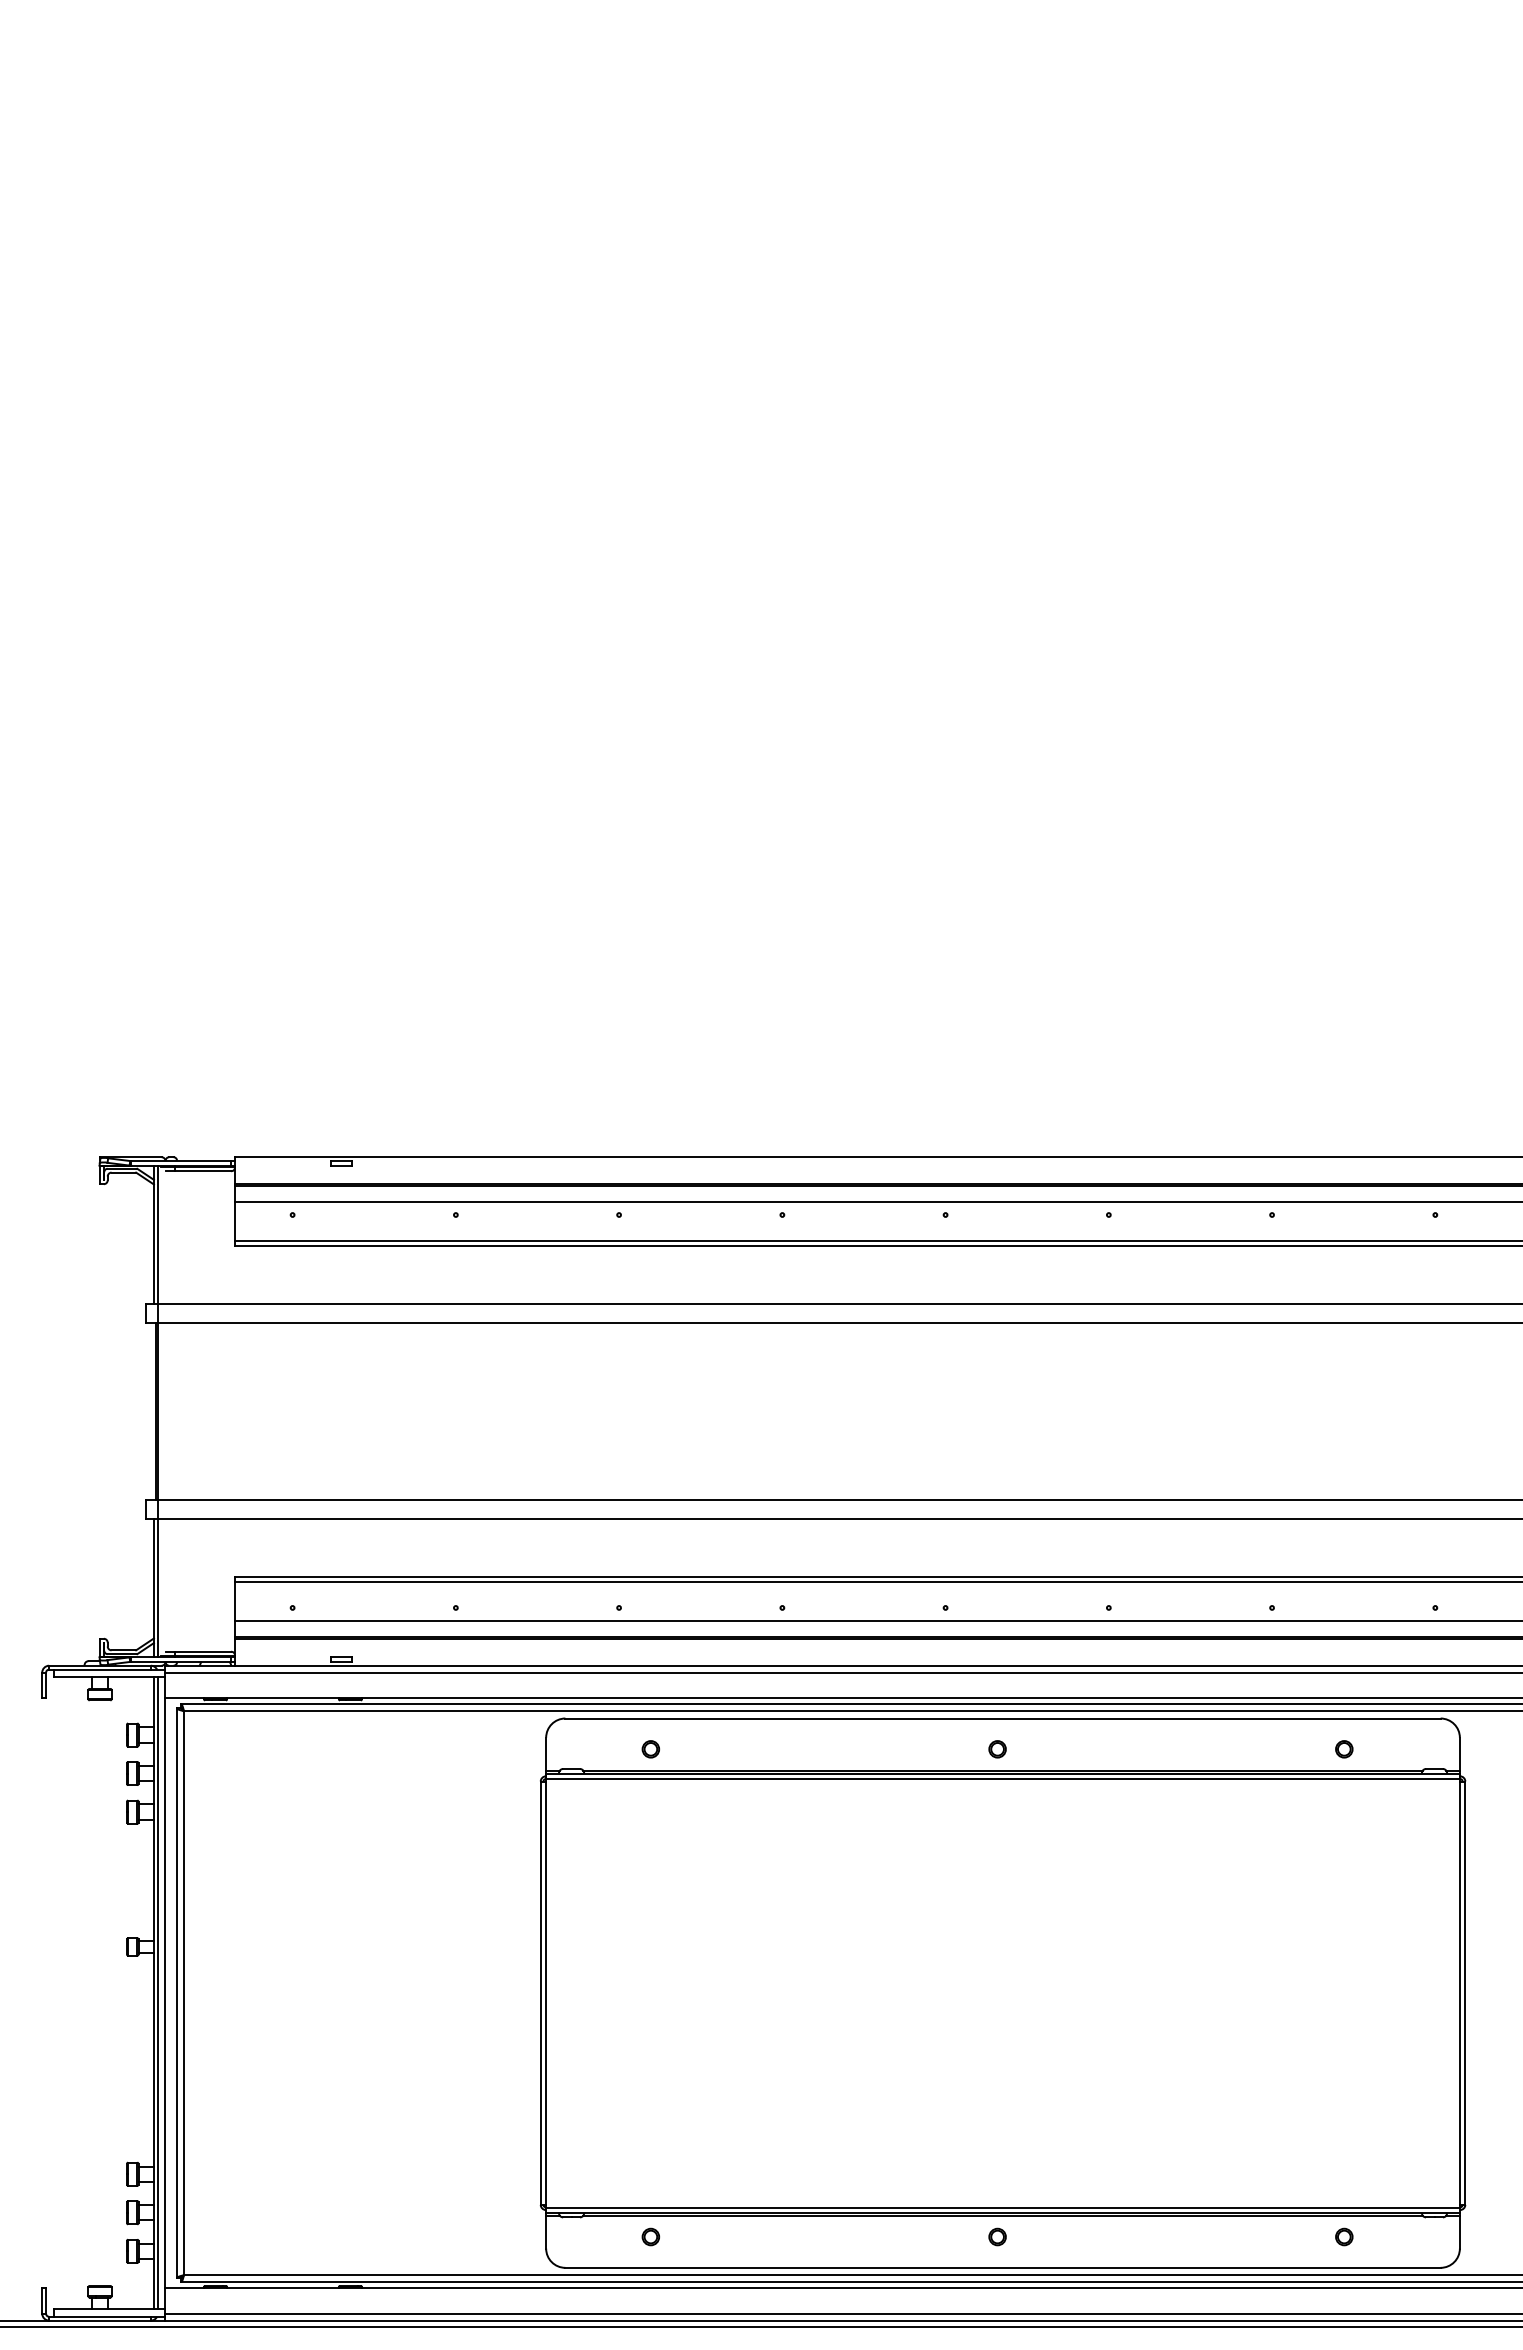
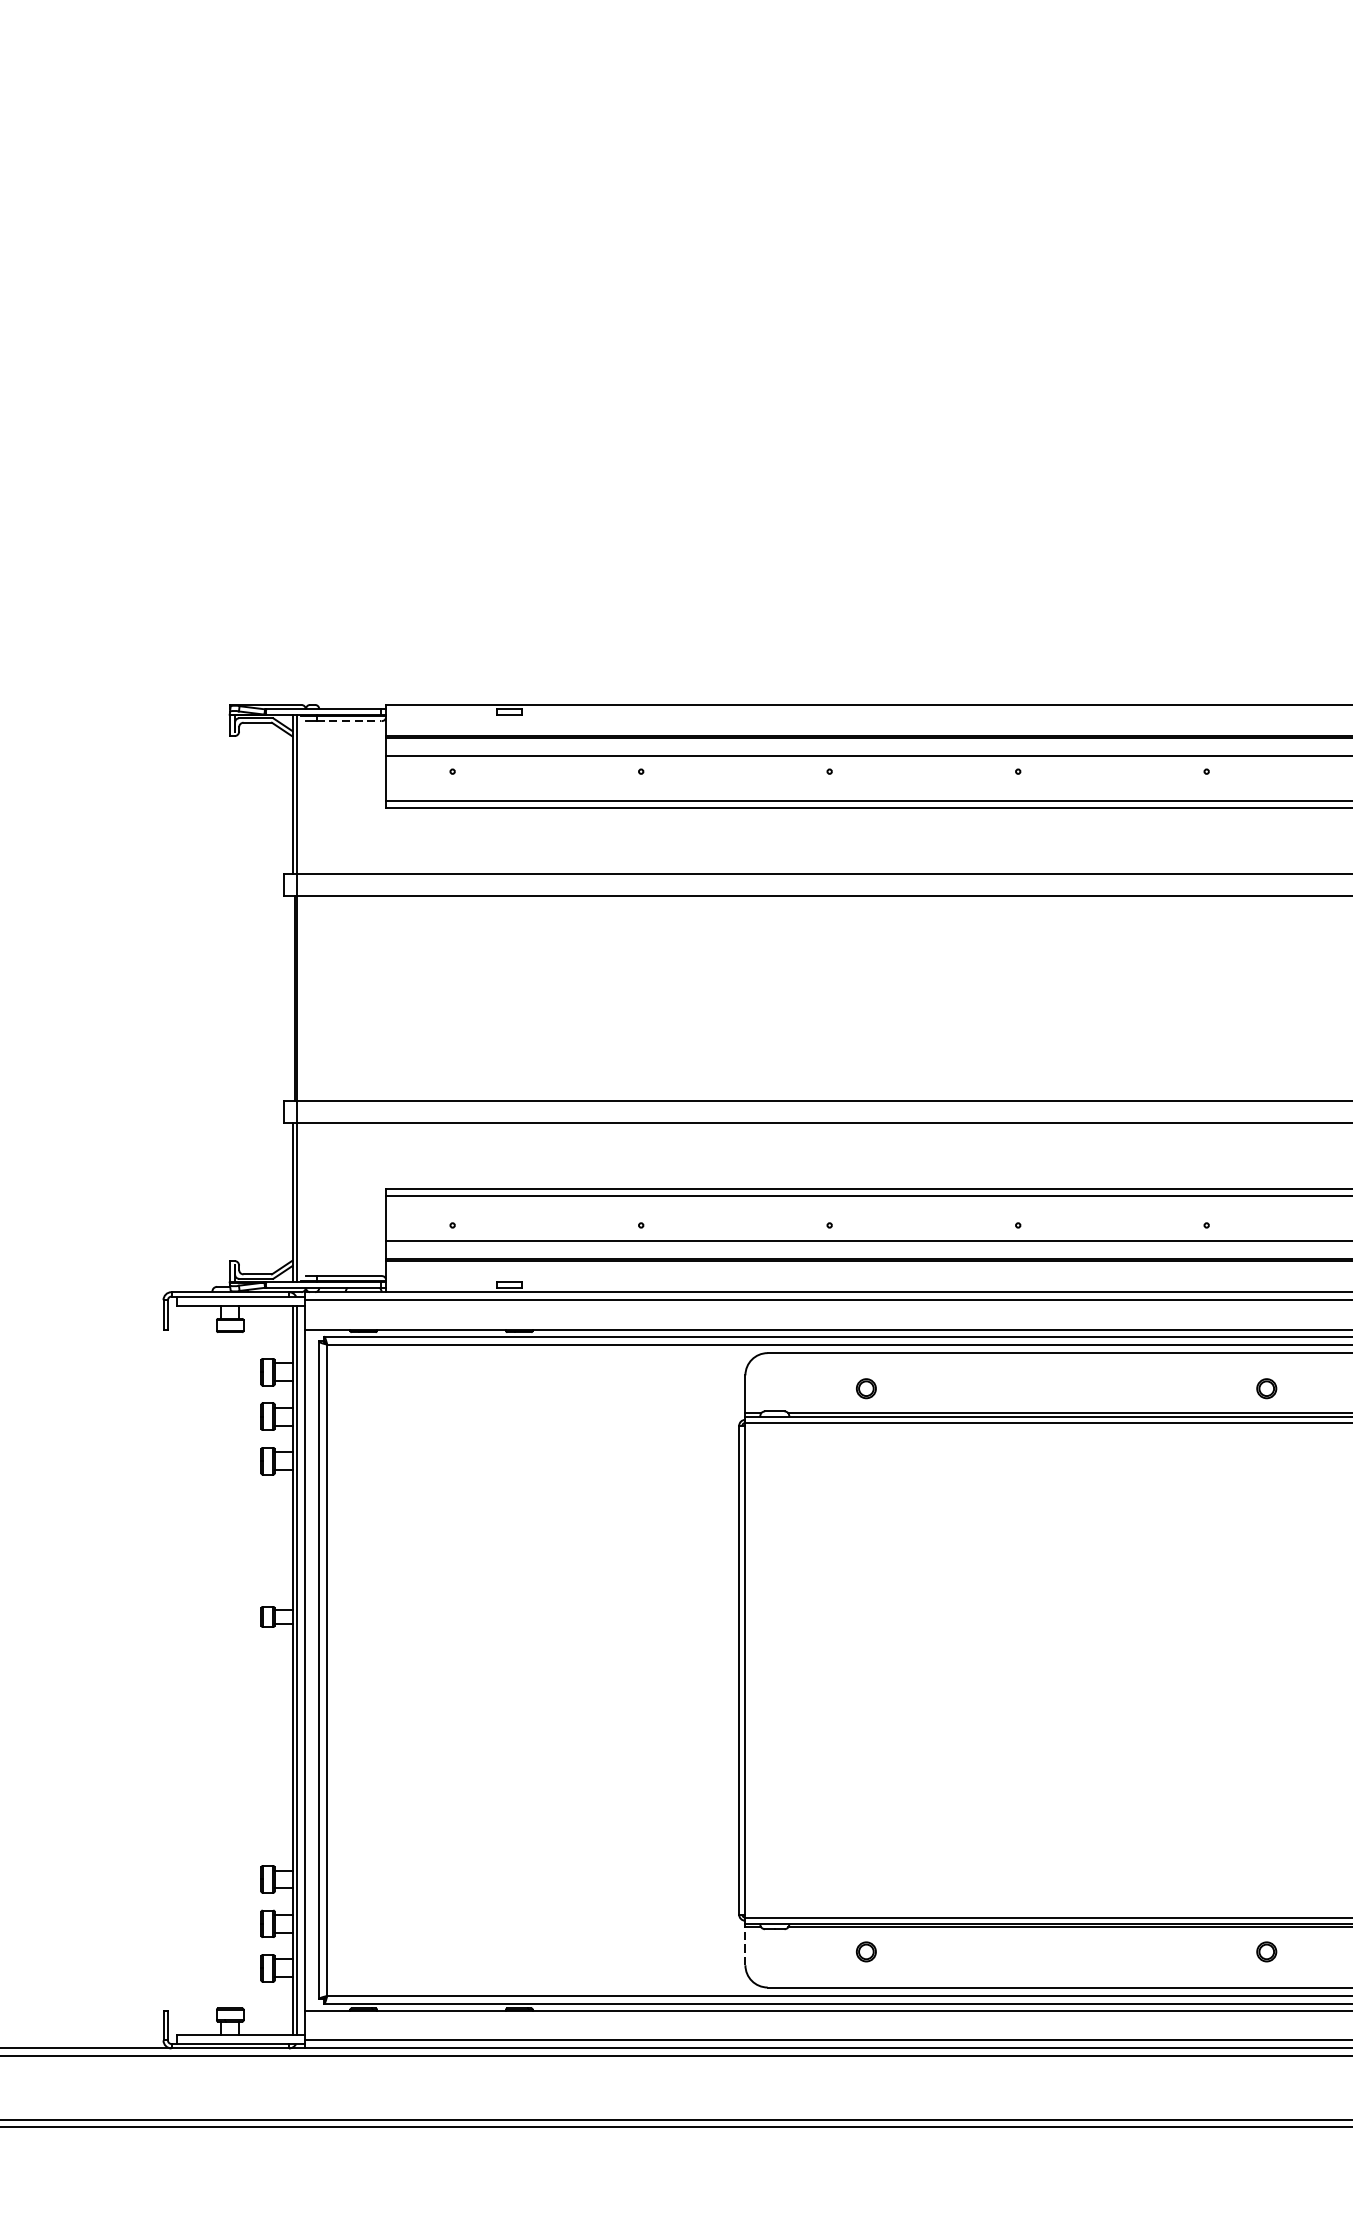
line: (203, 1171) -> (349, 721), solid -> dashed
line: (546, 2231) -> (745, 1945), solid -> dashed

